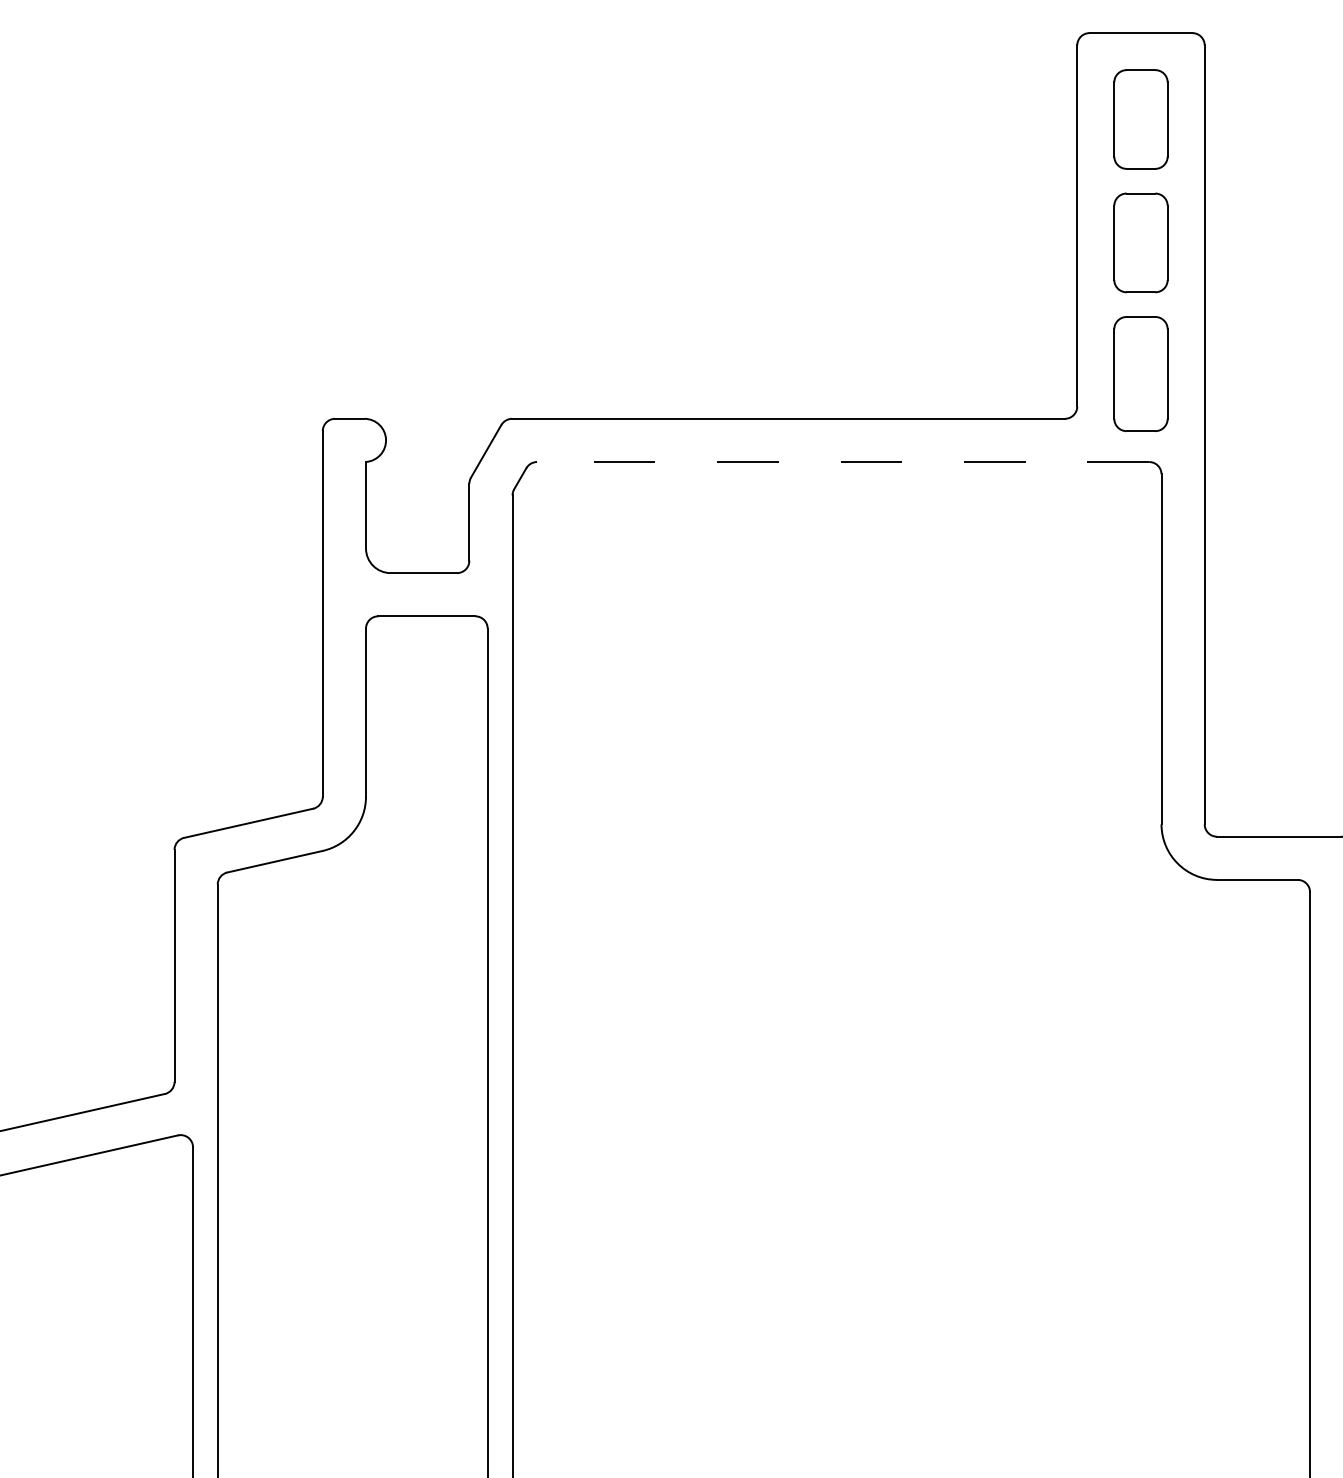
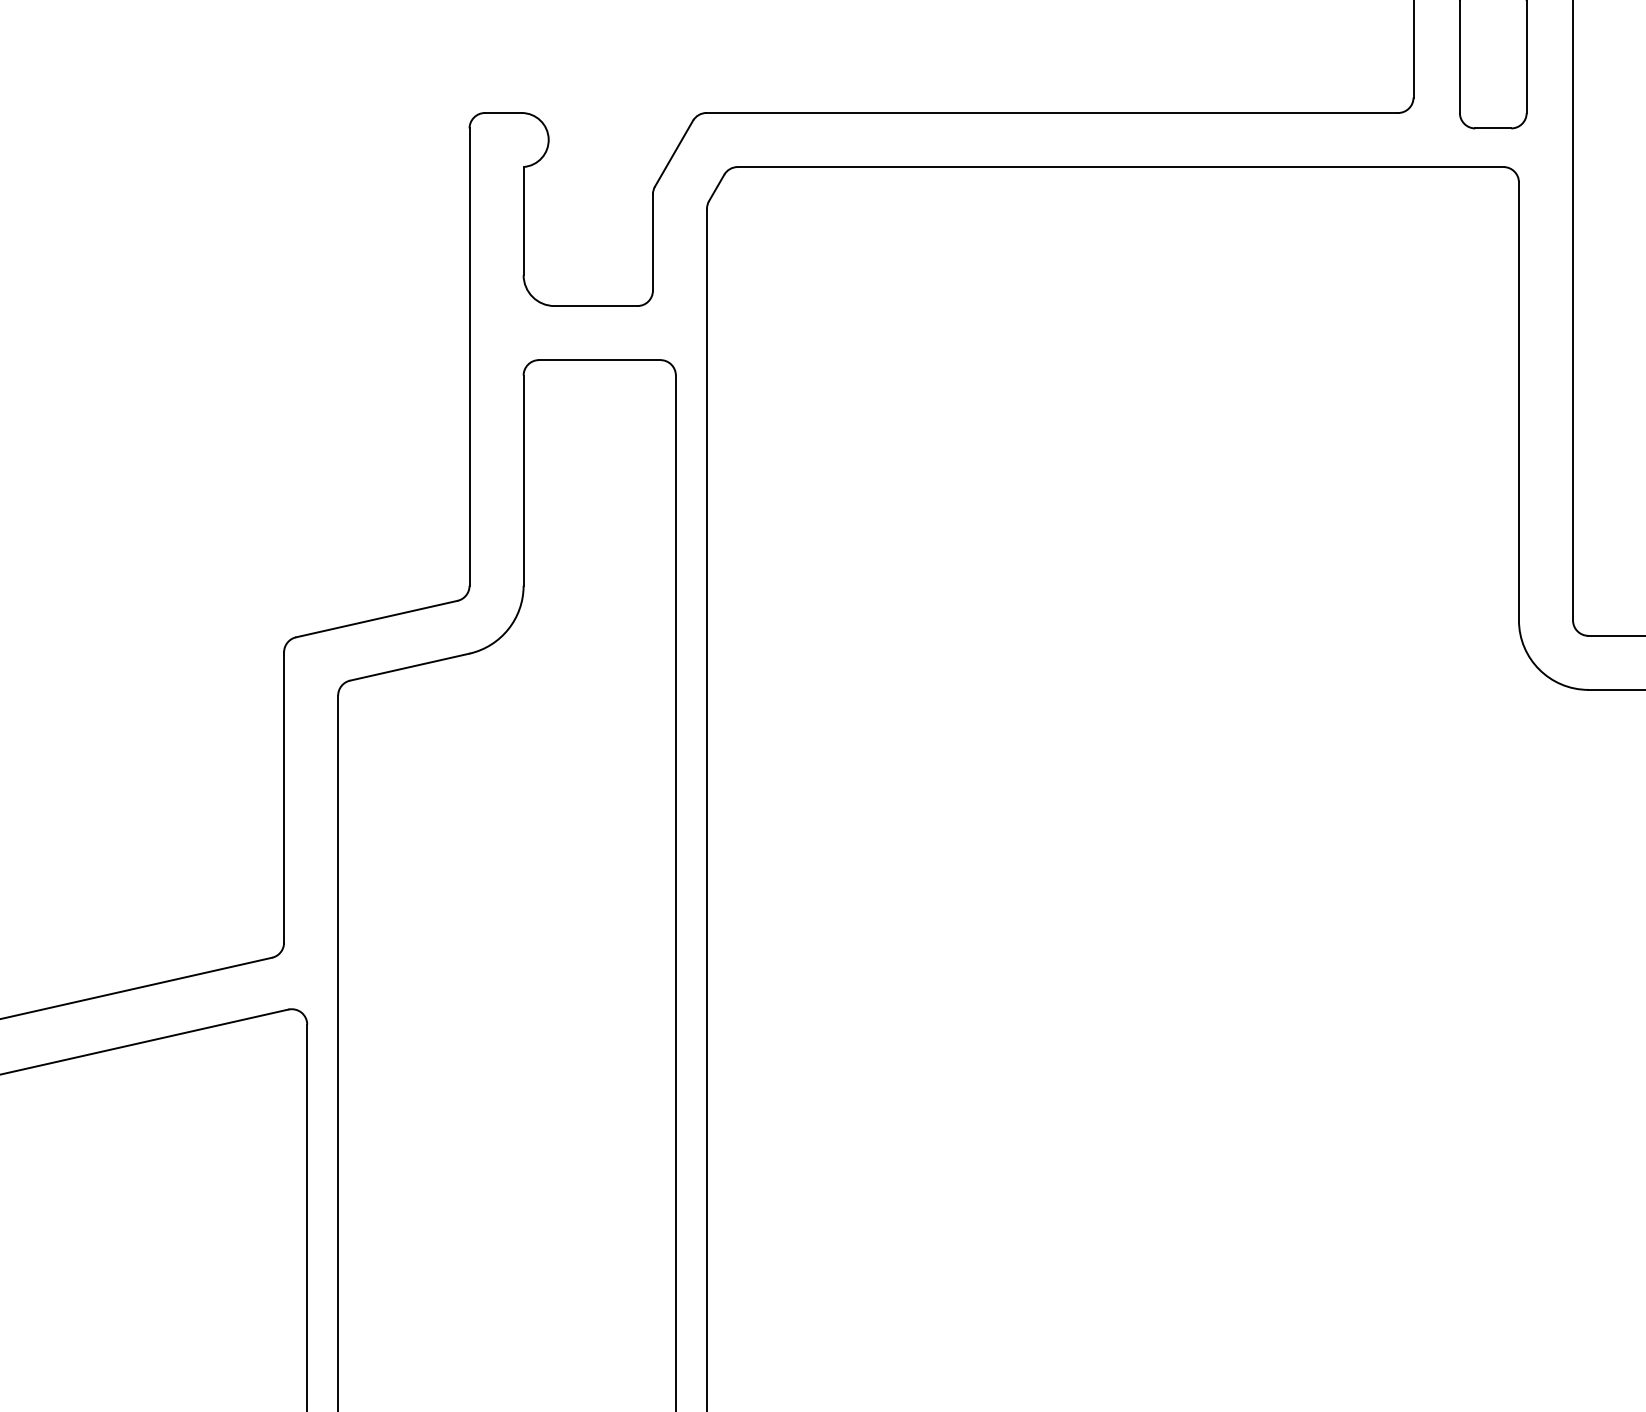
line: (842, 462) -> (1119, 167), dashed -> solid

